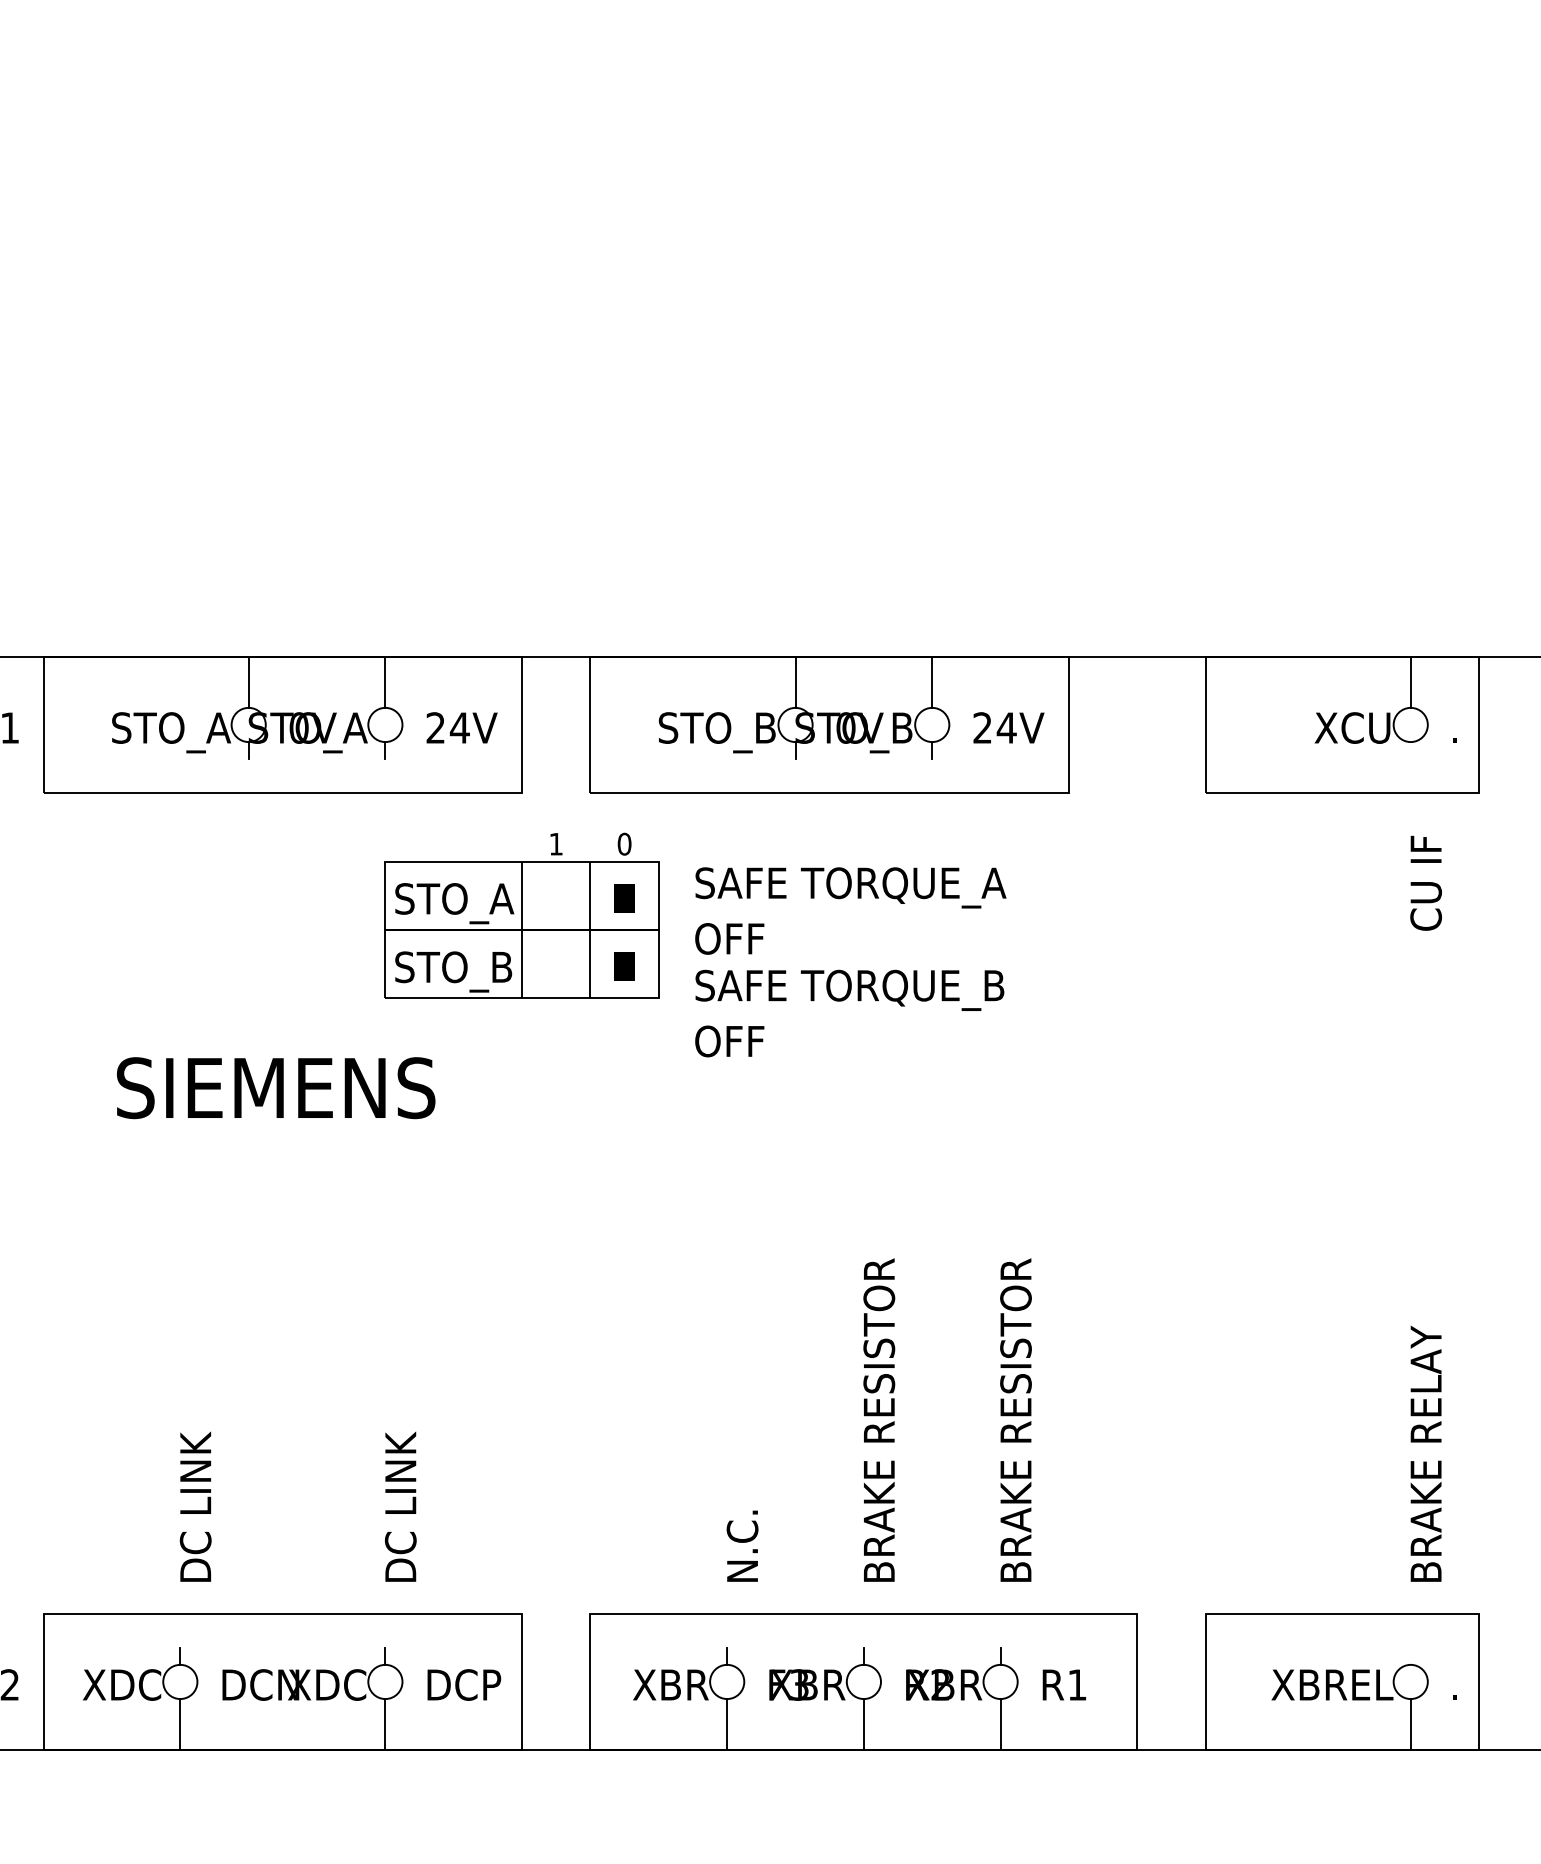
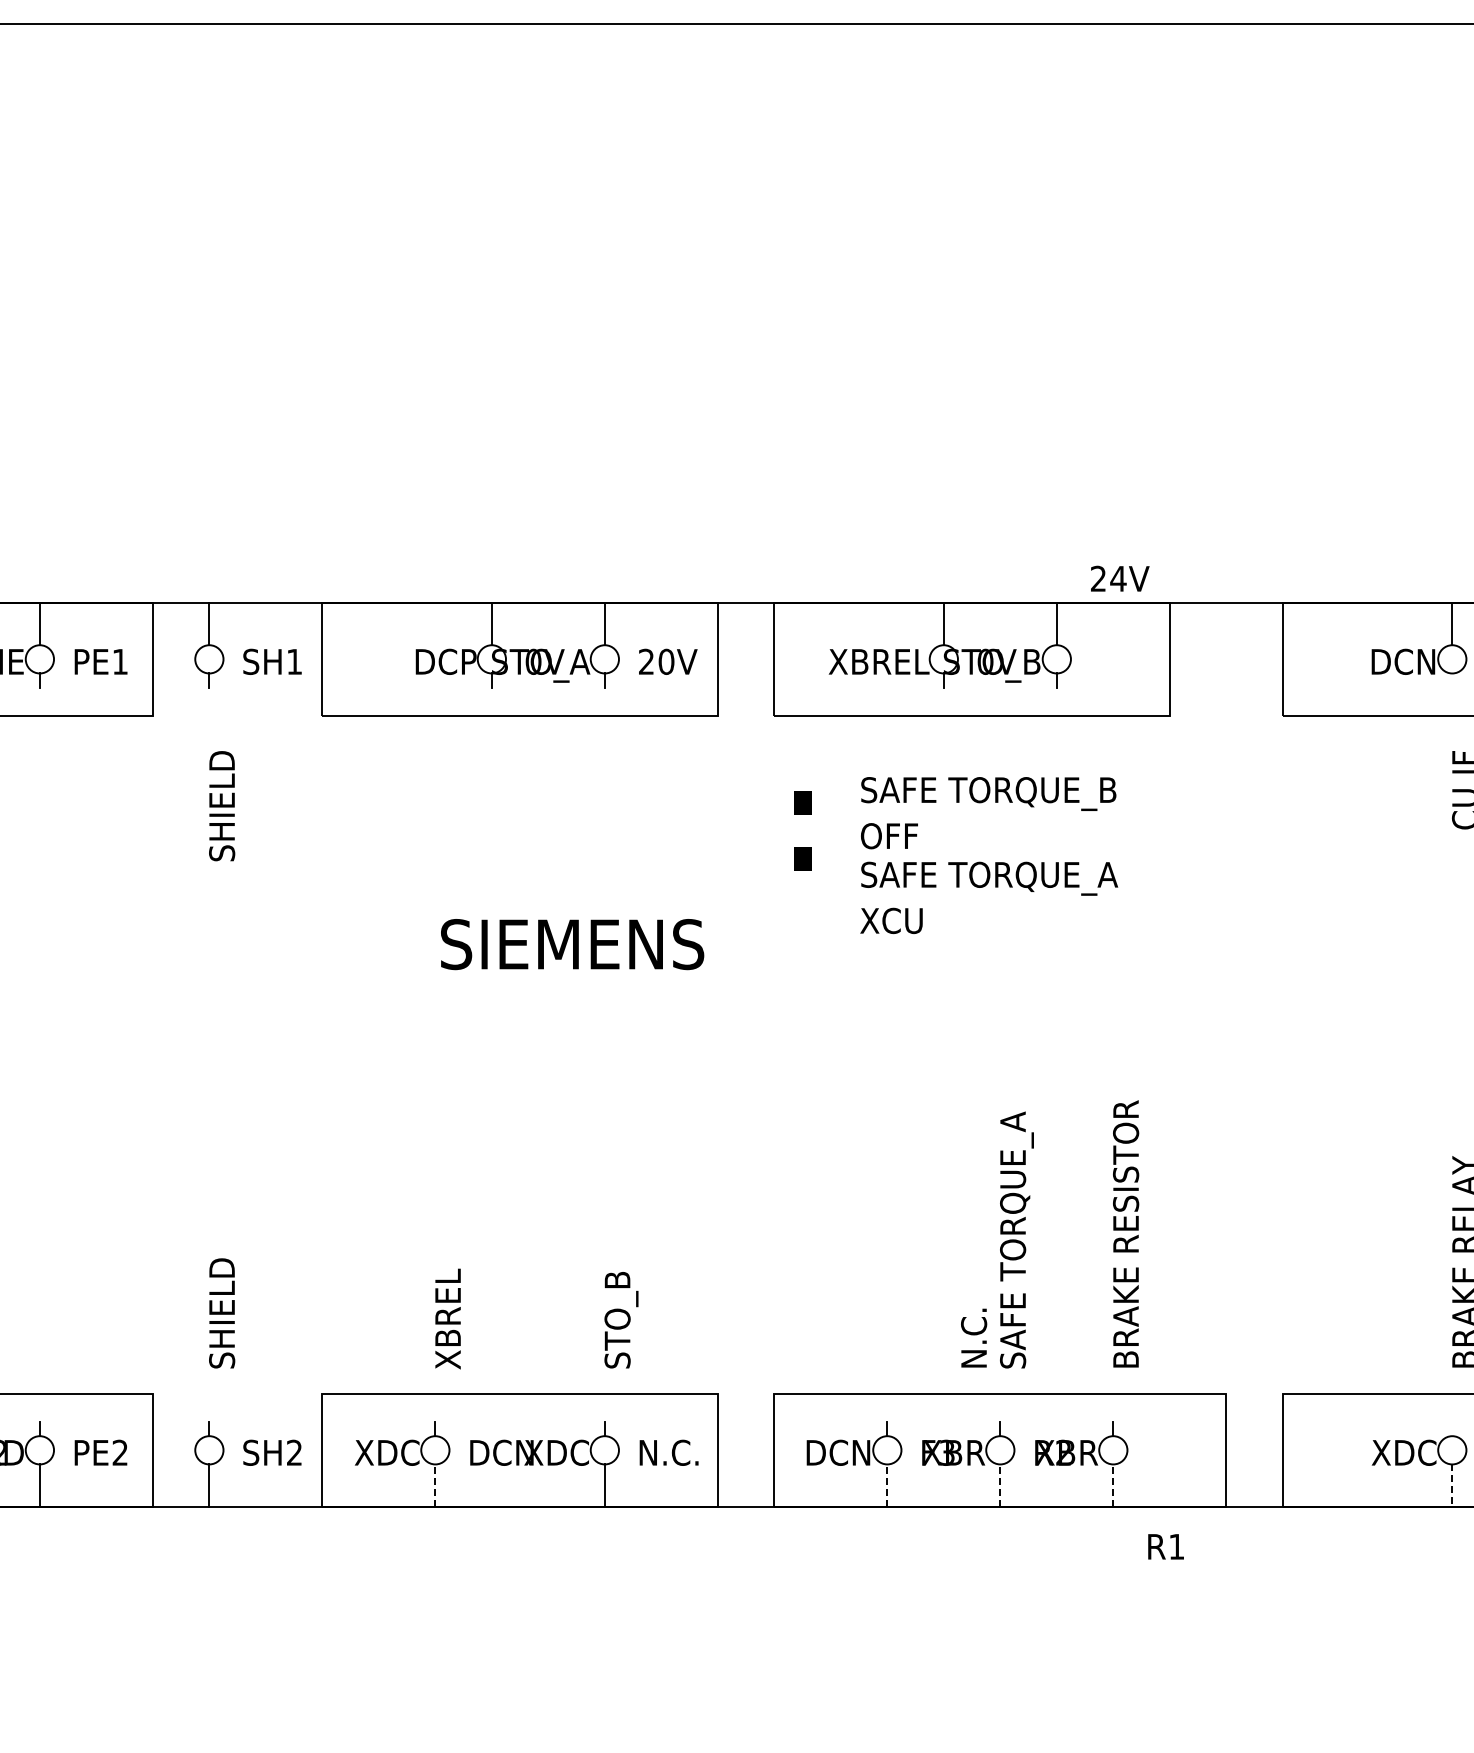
text: (459, 727) -> (666, 661), 24V -> 20V
text: (1009, 727) -> (1120, 578), moved
text: (1351, 727) -> (1403, 661), XCU -> DCN
text: (172, 732) -> (428, 665), STO_A -> DCP
text: (716, 732) -> (878, 665), STO_B -> XBREL
text: (993, 882) -> (1107, 789), SAFE TORQUE_A -> SAFE TORQUE_B
part: (521, 915) -> (717, 816), removed
text: (993, 985) -> (1107, 874), SAFE TORQUE_B -> SAFE TORQUE_A
text: (732, 1040) -> (891, 920), OFF -> XCU
text: (276, 1088) -> (572, 944), moved
text: (883, 1420) -> (1016, 1234), BRAKE RESISTOR -> SAFE TORQUE_A
text: (405, 1506) -> (621, 1305), DC LINK -> STO_B
text: (196, 1507) -> (448, 1306), DC LINK -> XBREL
text: (743, 1545) -> (974, 1337), moved
text: (466, 1684) -> (671, 1452), DCP -> N.C.
text: (669, 1684) -> (839, 1452), XBR -> DCN
text: (1063, 1684) -> (1165, 1546), moved
text: (1332, 1684) -> (1387, 1452), XBREL -> XDC
line: (180, 1724) -> (435, 1485), solid -> dashed
line: (727, 1724) -> (887, 1485), solid -> dashed
line: (864, 1724) -> (1000, 1485), solid -> dashed
line: (1000, 1724) -> (1113, 1485), solid -> dashed
line: (1410, 1725) -> (1452, 1486), solid -> dashed

